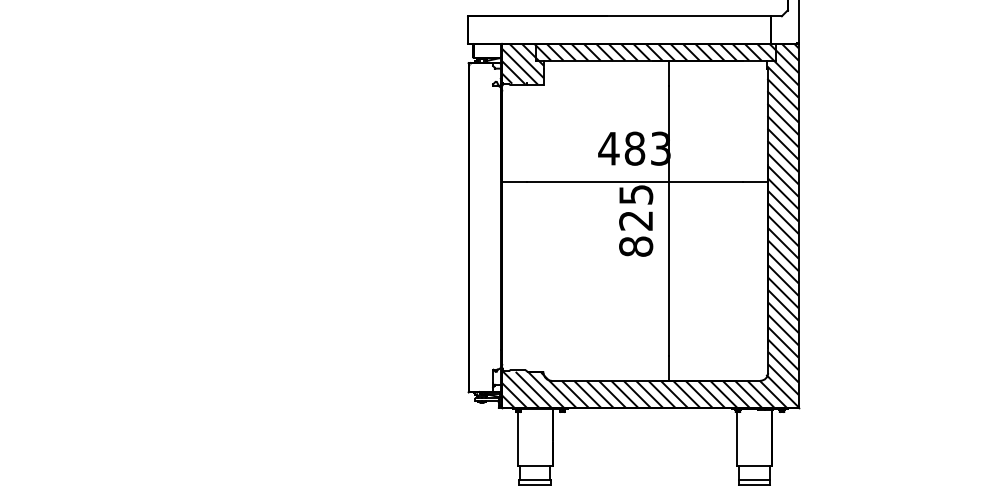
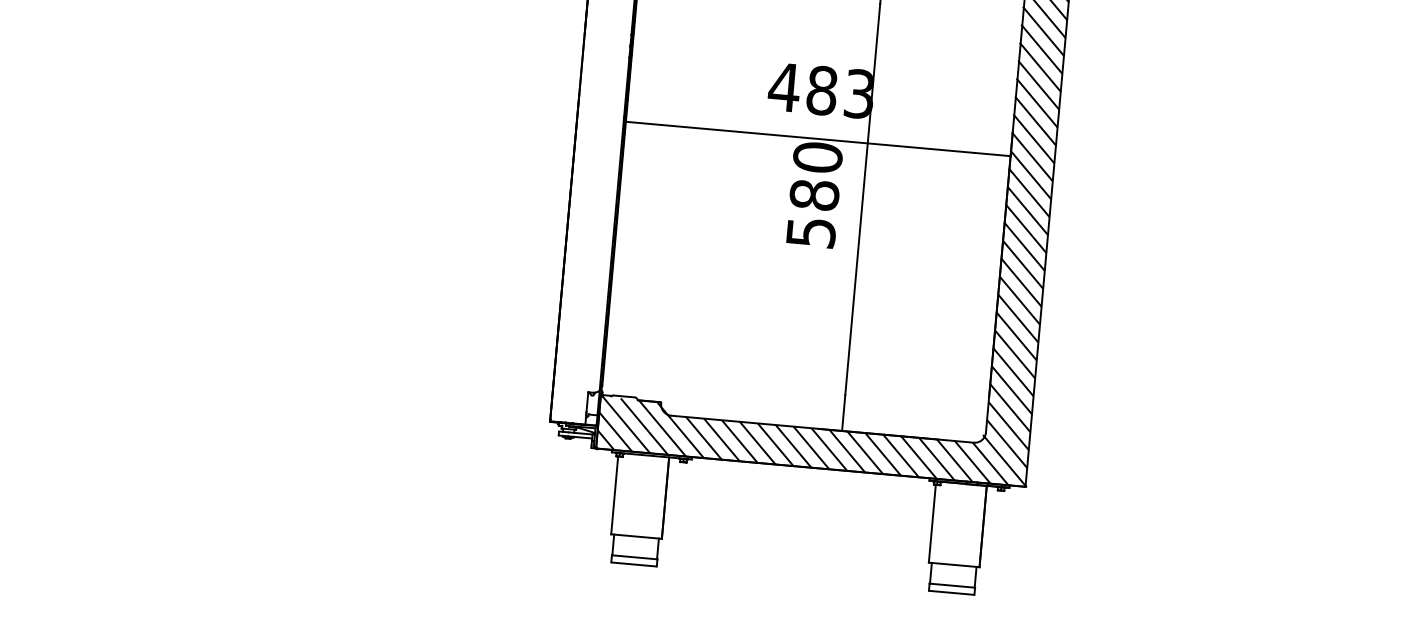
text: (636, 220) -> (815, 194), 825 -> 580

